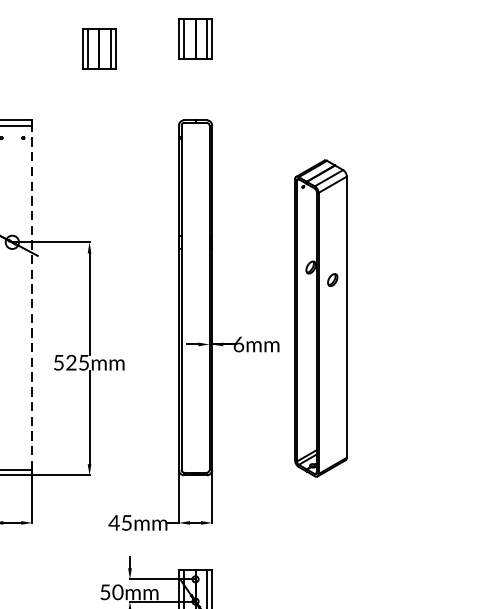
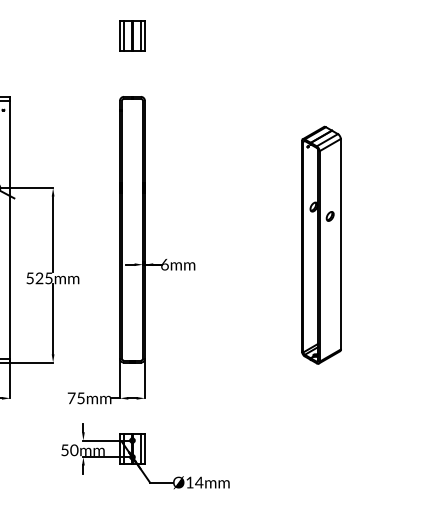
part: (99, 49) -> (60, 43), removed
line: (32, 297) -> (10, 229), dashed -> solid
part: (321, 317) -> (321, 244), moved
text: (114, 523) -> (71, 398), 45mm -> 75mm

